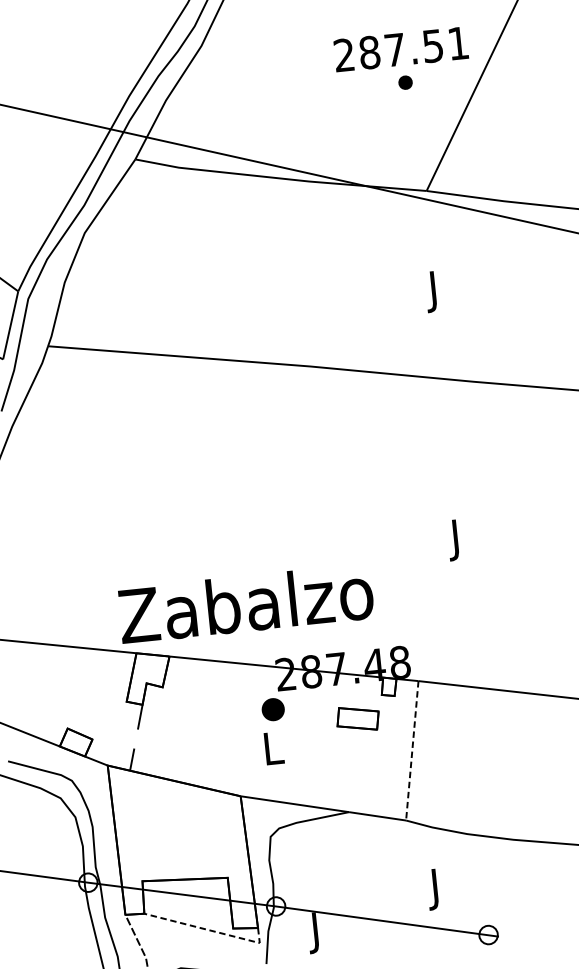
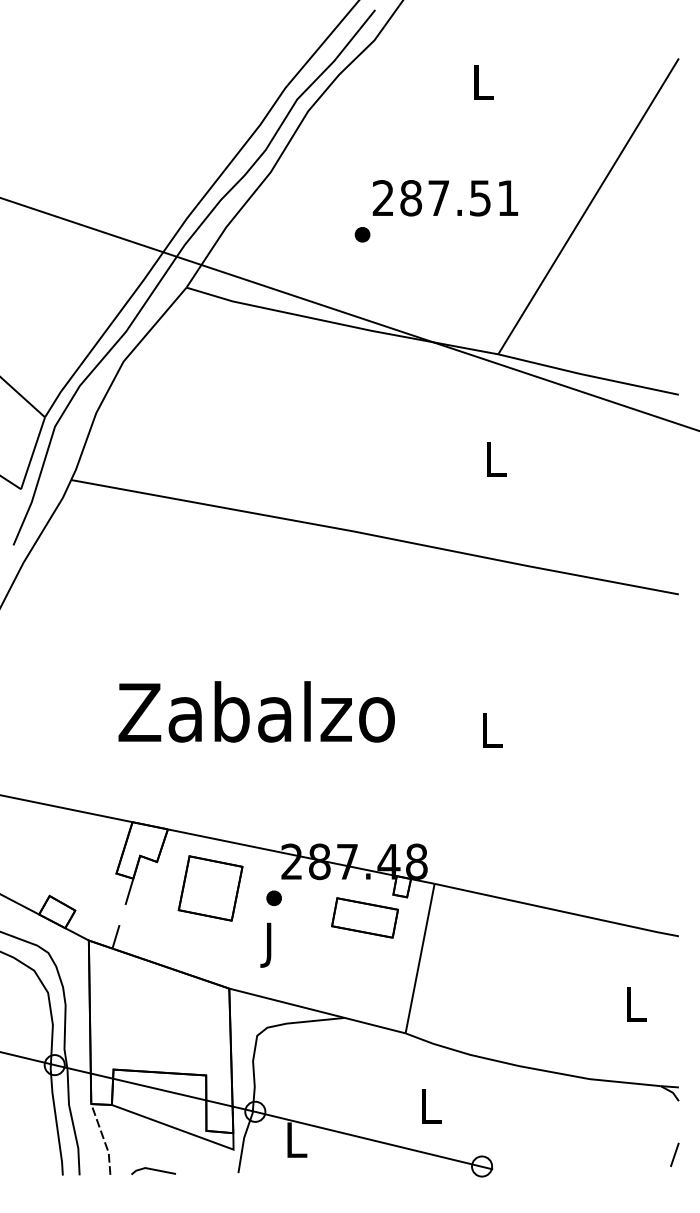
text: (401, 49) -> (445, 198), moved
part: (405, 82) -> (362, 234), moved
text: (435, 290) -> (496, 463), J -> L
text: (457, 540) -> (492, 735), J -> L
text: (245, 603) -> (256, 711), moved
part: (214, 706) -> (210, 888), added
part: (272, 708) -> (273, 897), size x0.62
part: (357, 718) -> (364, 917), size x1.43
line: (412, 751) -> (420, 959), dashed -> solid
text: (274, 752) -> (270, 944), L -> J
text: (437, 888) -> (431, 1110), J -> L
line: (210, 930) -> (181, 1130), dashed -> solid
text: (316, 932) -> (296, 1144), J -> L

